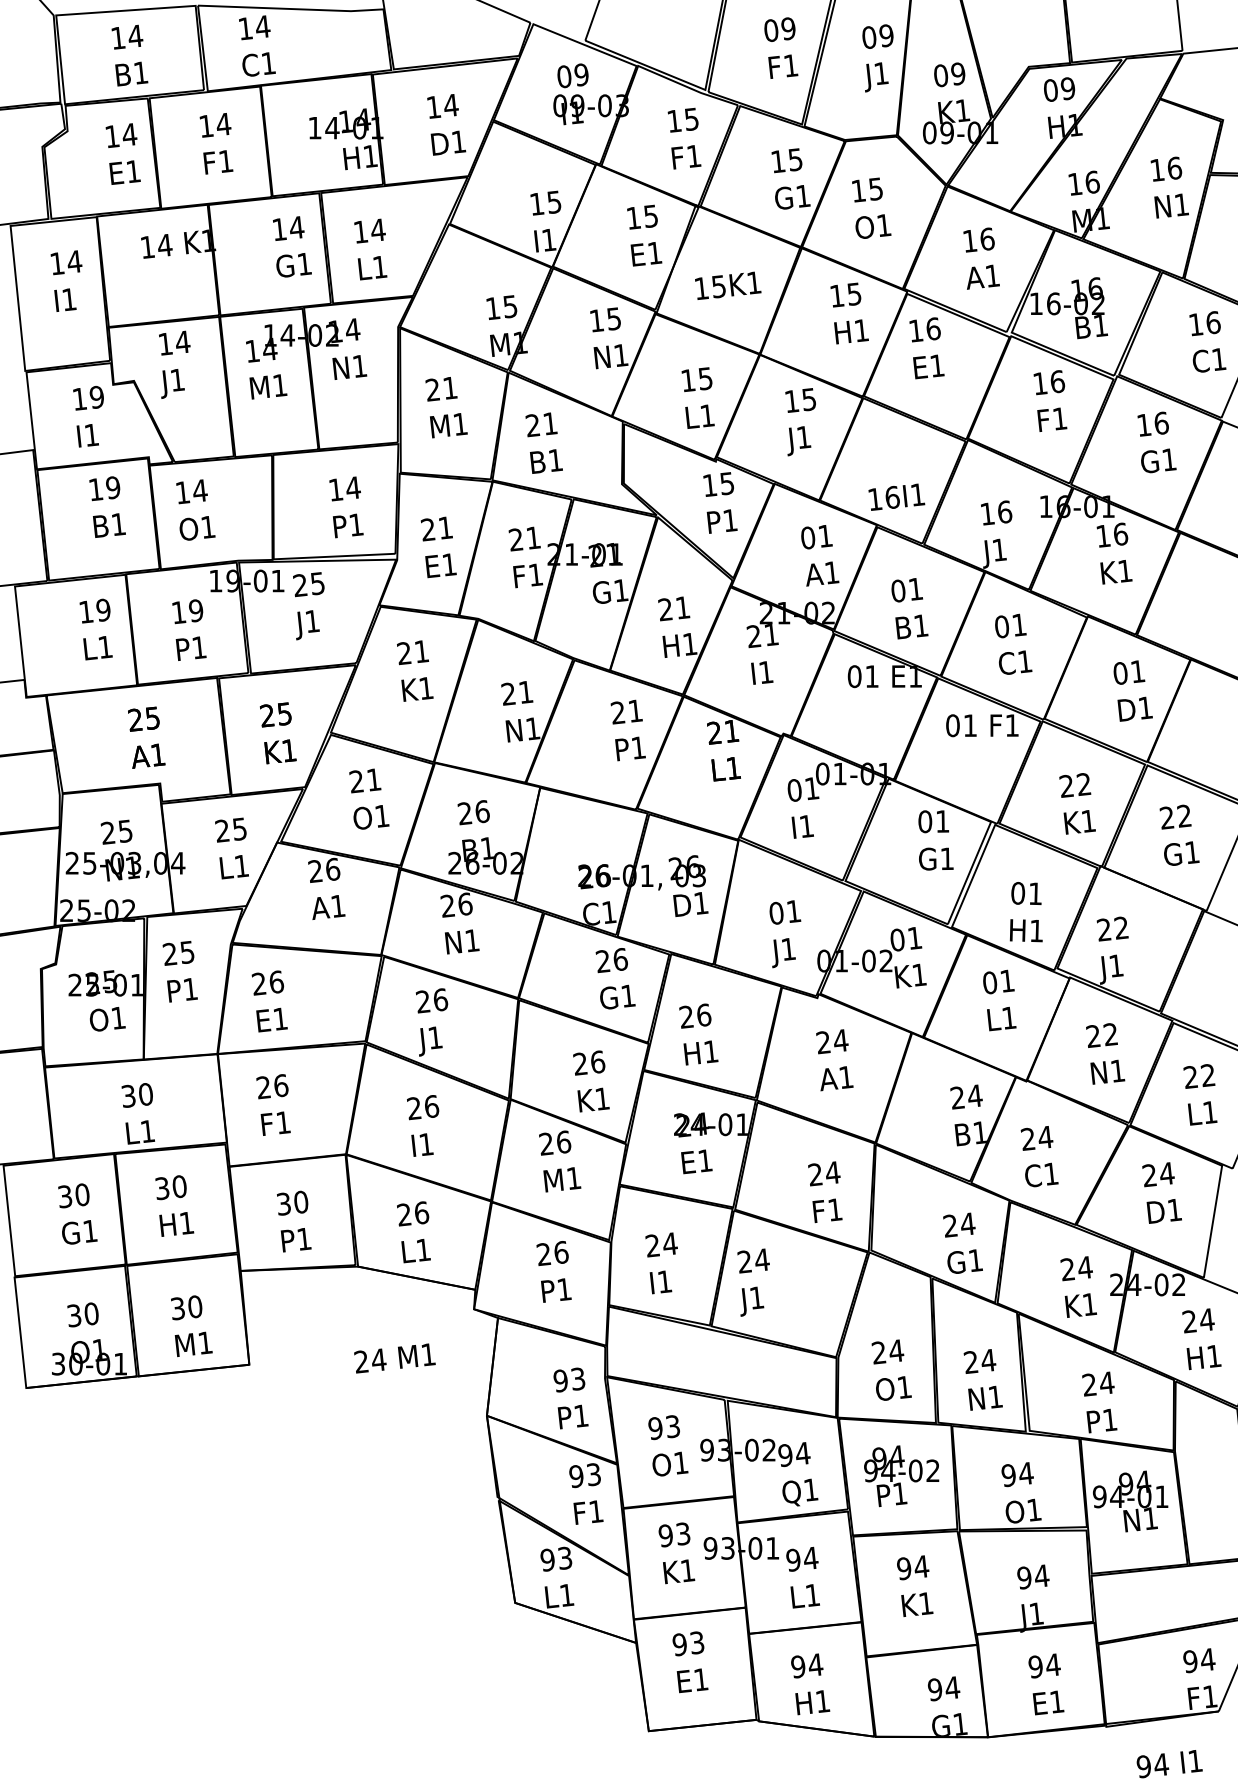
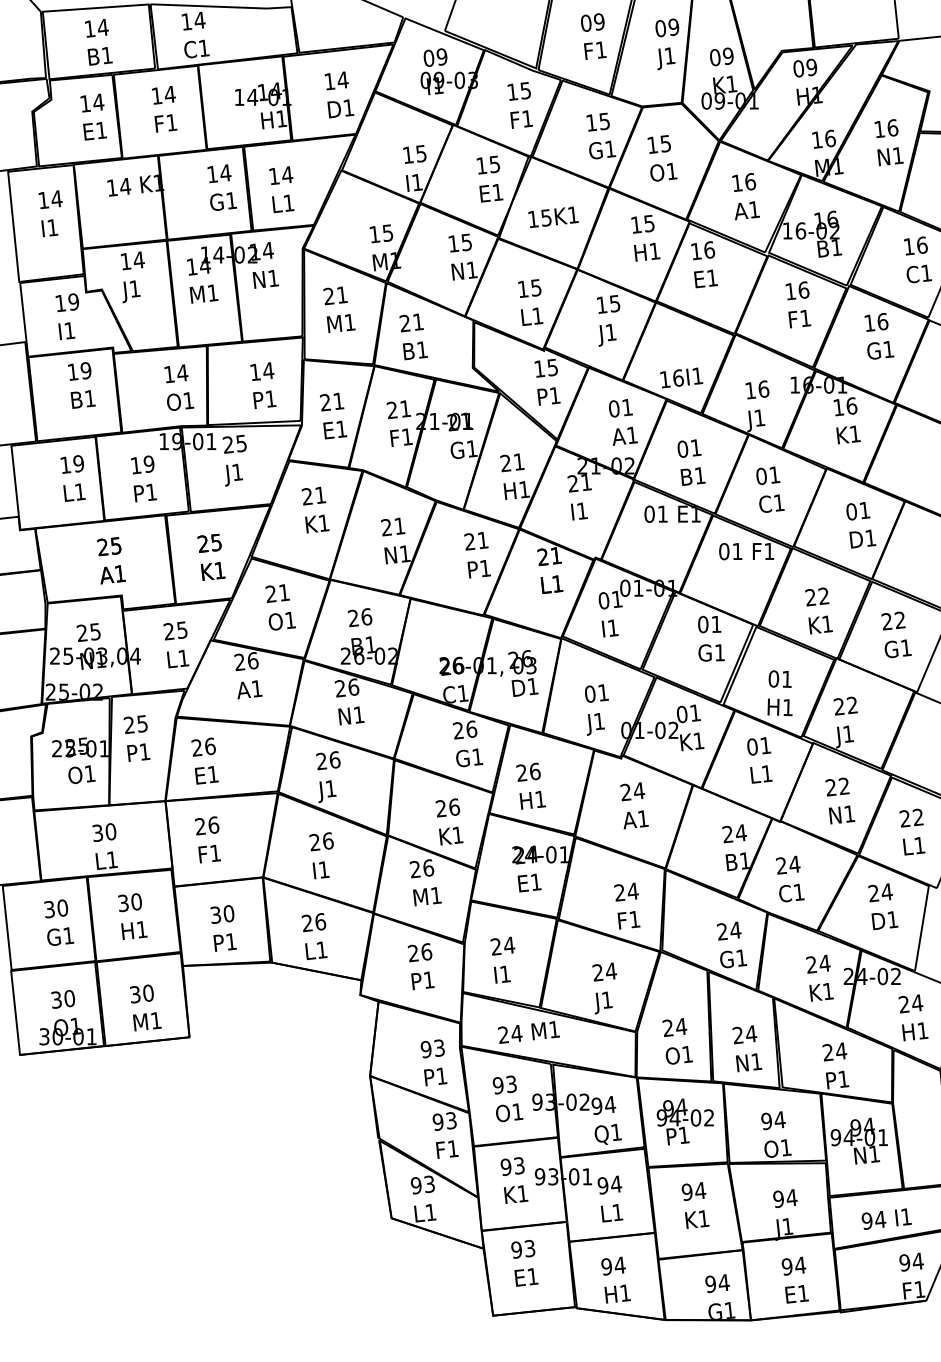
text: (195, 509) -> (179, 387), moved
text: (753, 1282) -> (604, 988), moved
text: (394, 1358) -> (528, 1032), moved
text: (1169, 1764) -> (886, 1219), moved

